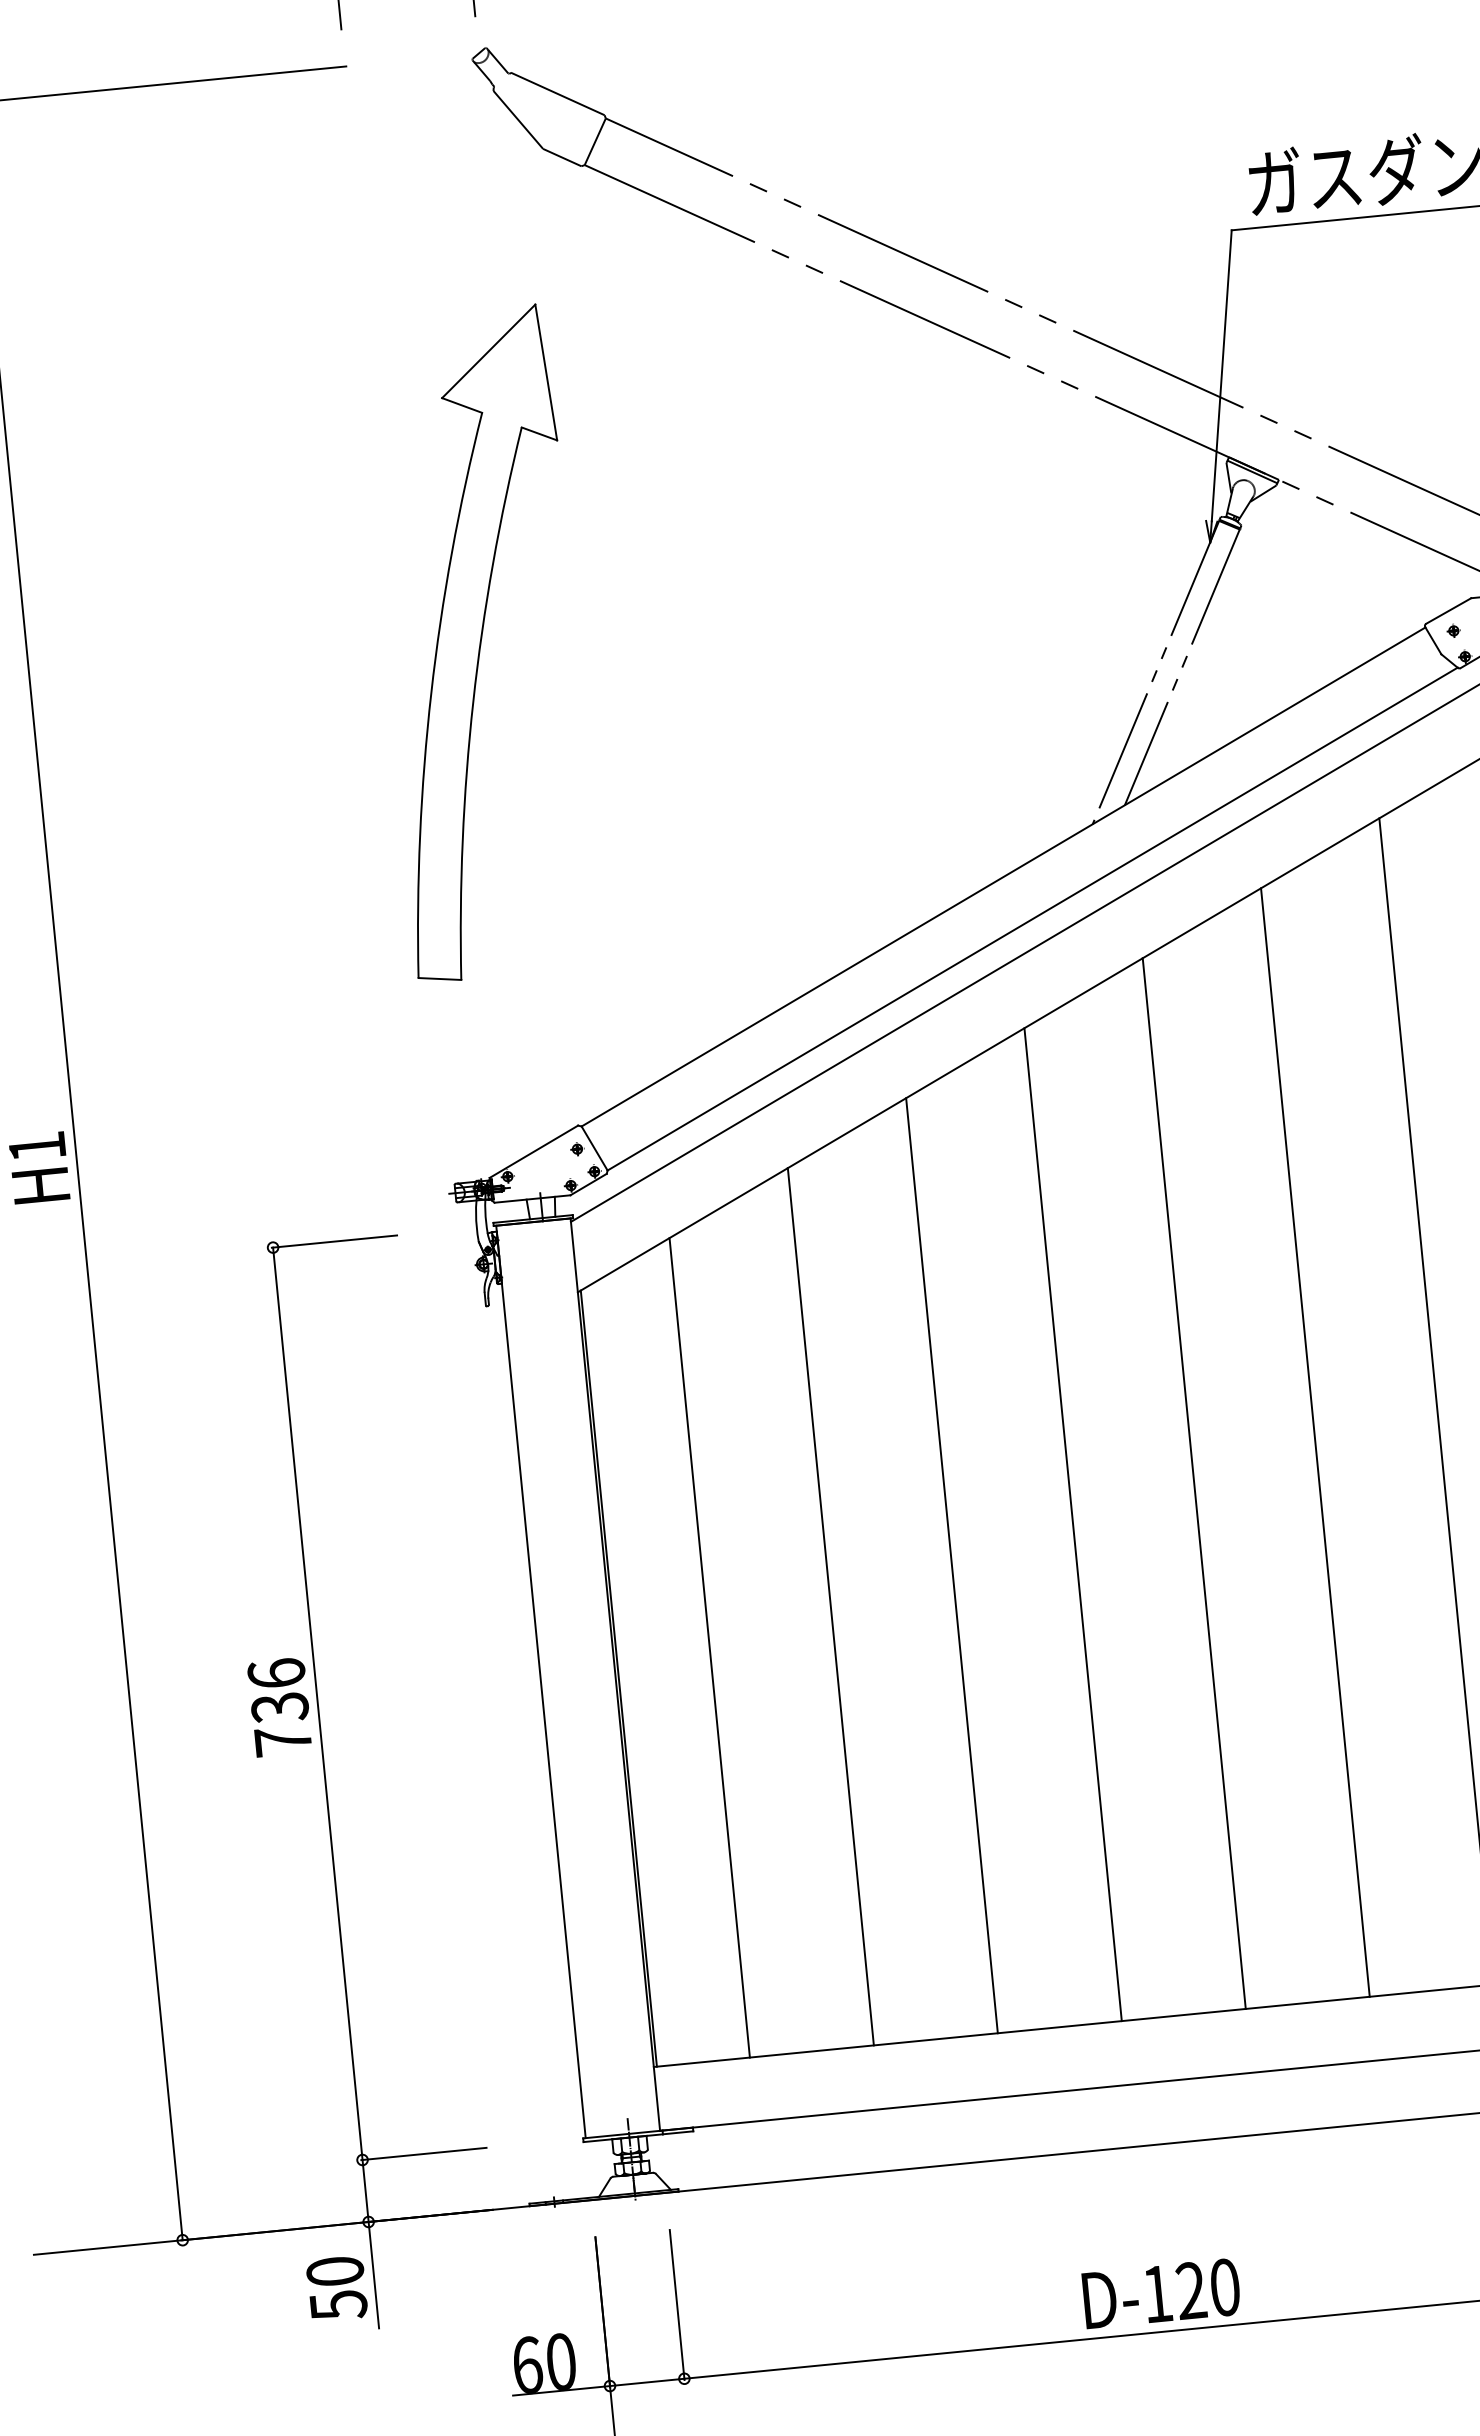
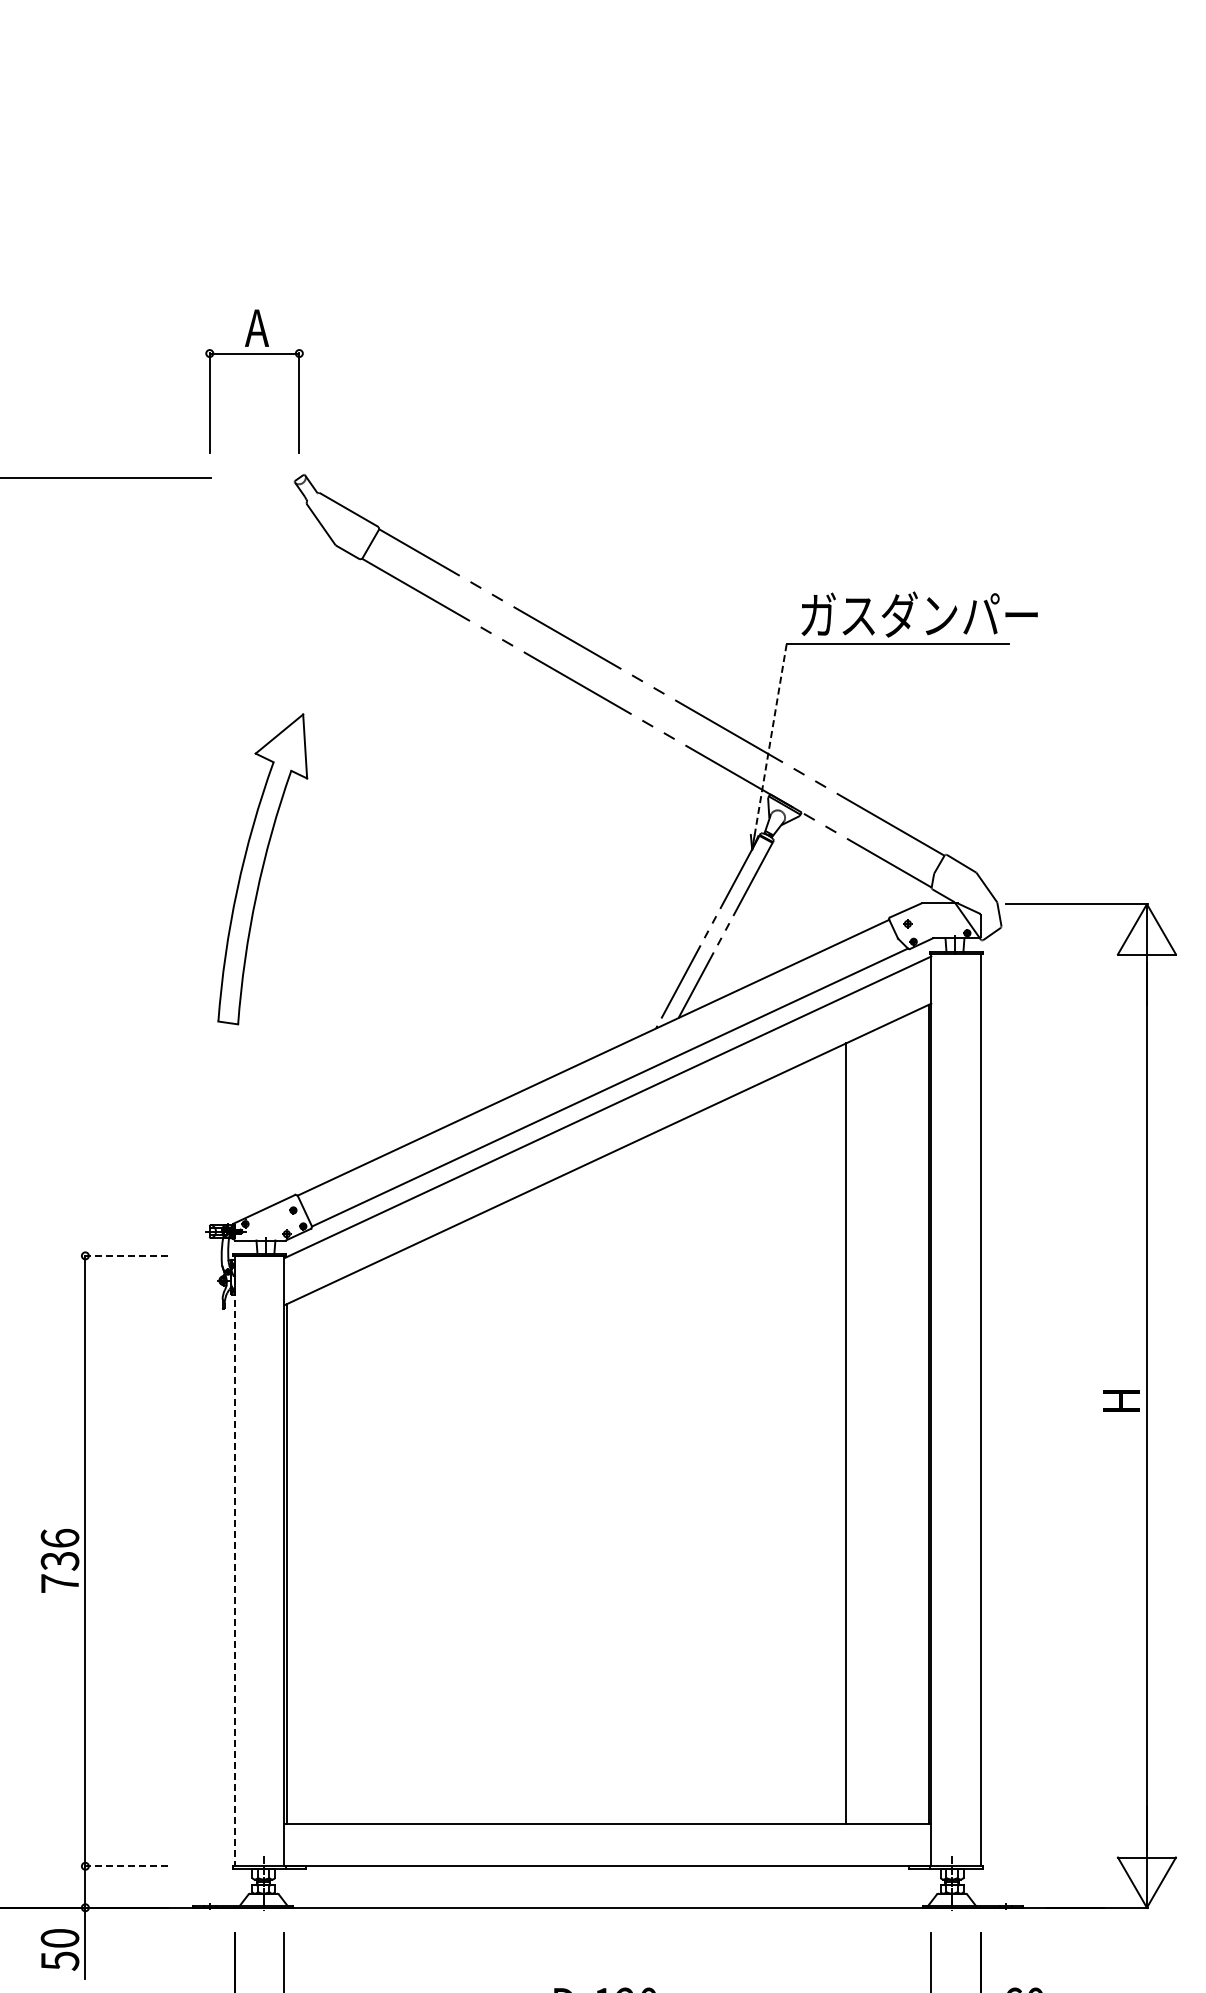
line: (1221, 375) -> (770, 739), solid -> dashed
part: (481, 644) -> (262, 869), size x0.7
line: (334, 1241) -> (126, 1255), solid -> dashed
line: (1315, 1442) -> (763, 1452), removed
line: (1194, 1482) -> (680, 1471), removed
line: (1073, 1524) -> (597, 1491), removed
line: (951, 1565) -> (514, 1510), removed
line: (830, 1605) -> (431, 1529), removed
line: (709, 1647) -> (348, 1549), removed
line: (540, 1682) -> (234, 1561), solid -> dashed
line: (424, 2154) -> (126, 1866), solid -> dashed

